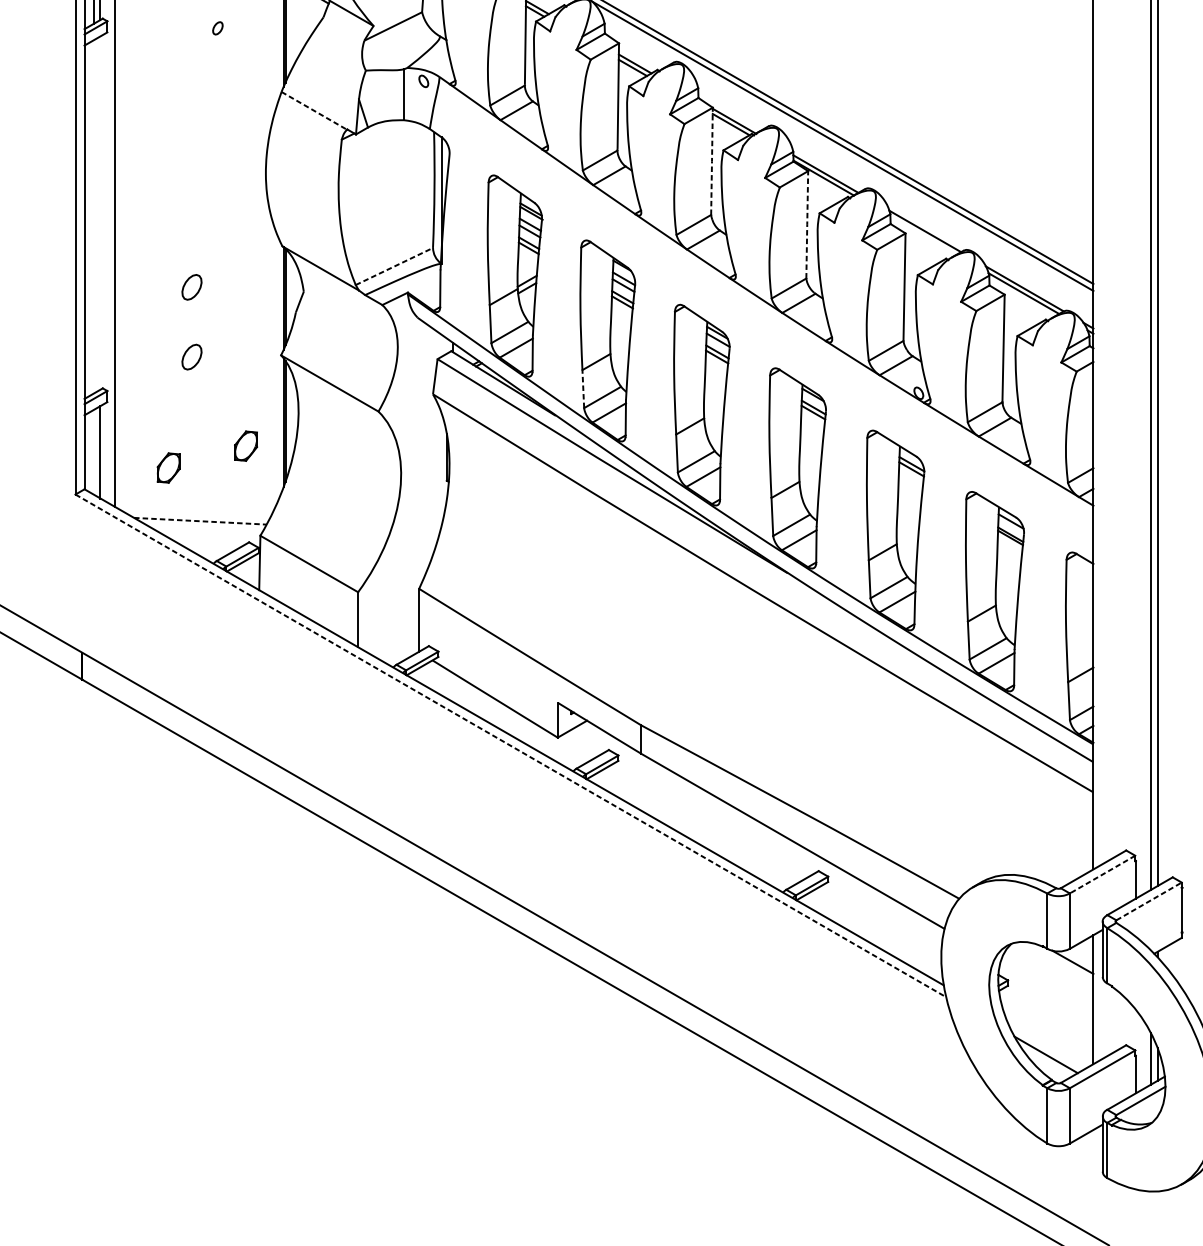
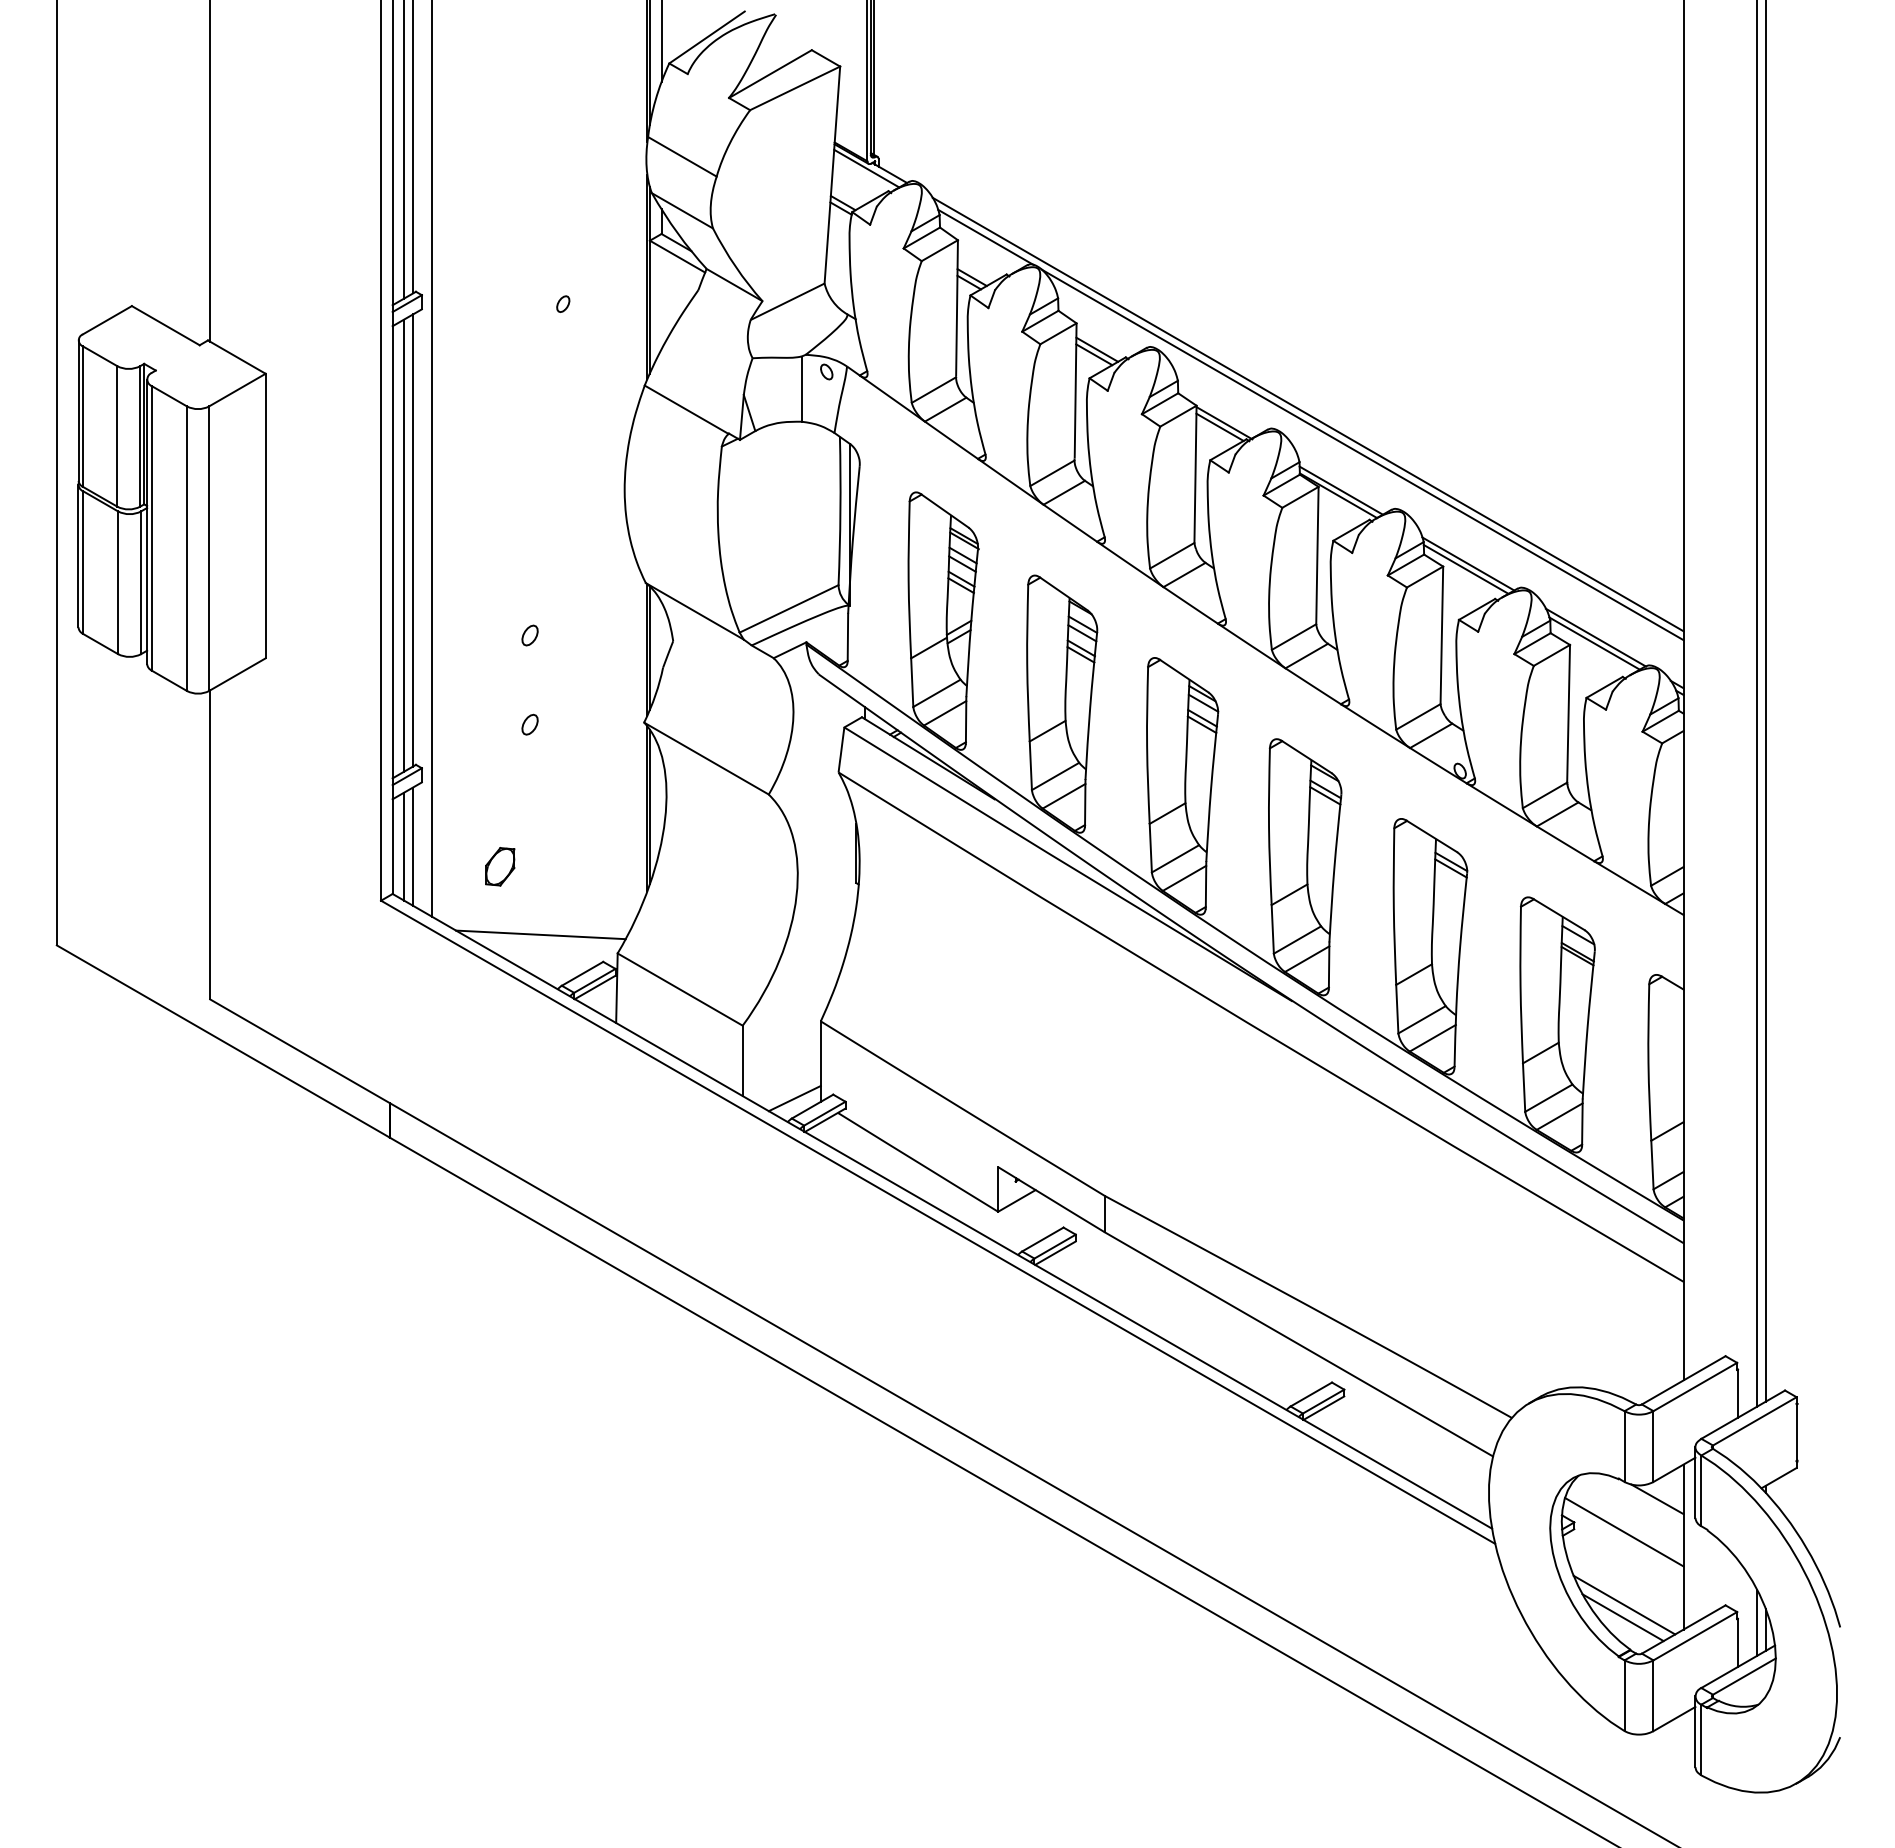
line: (314, 110) -> (687, 409), dashed -> solid
line: (711, 161) -> (1195, 474), dashed -> solid
line: (100, 213) -> (413, 540), added
line: (93, 216) -> (404, 545), added
line: (807, 224) -> (1317, 555), dashed -> solid
line: (922, 235) -> (1465, 569), added
line: (394, 266) -> (789, 608), dashed -> solid
part: (191, 287) -> (529, 635), size x0.62
part: (191, 356) -> (529, 724), size x0.62
line: (583, 388) -> (1030, 765), dashed -> solid
part: (246, 445) -> (599, 838), removed
line: (93, 452) -> (404, 846), added
line: (200, 520) -> (540, 934), dashed -> solid
line: (398, 649) -> (794, 1098), added
line: (511, 746) -> (938, 1222), dashed -> solid
line: (1101, 874) -> (1694, 1387), dashed -> solid
line: (1149, 901) -> (1755, 1421), dashed -> solid
line: (1046, 987) -> (1623, 1531), added
line: (1047, 1044) -> (1624, 1604), added

